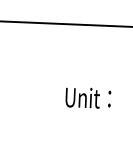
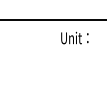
text: (87, 97) -> (74, 37), moved

